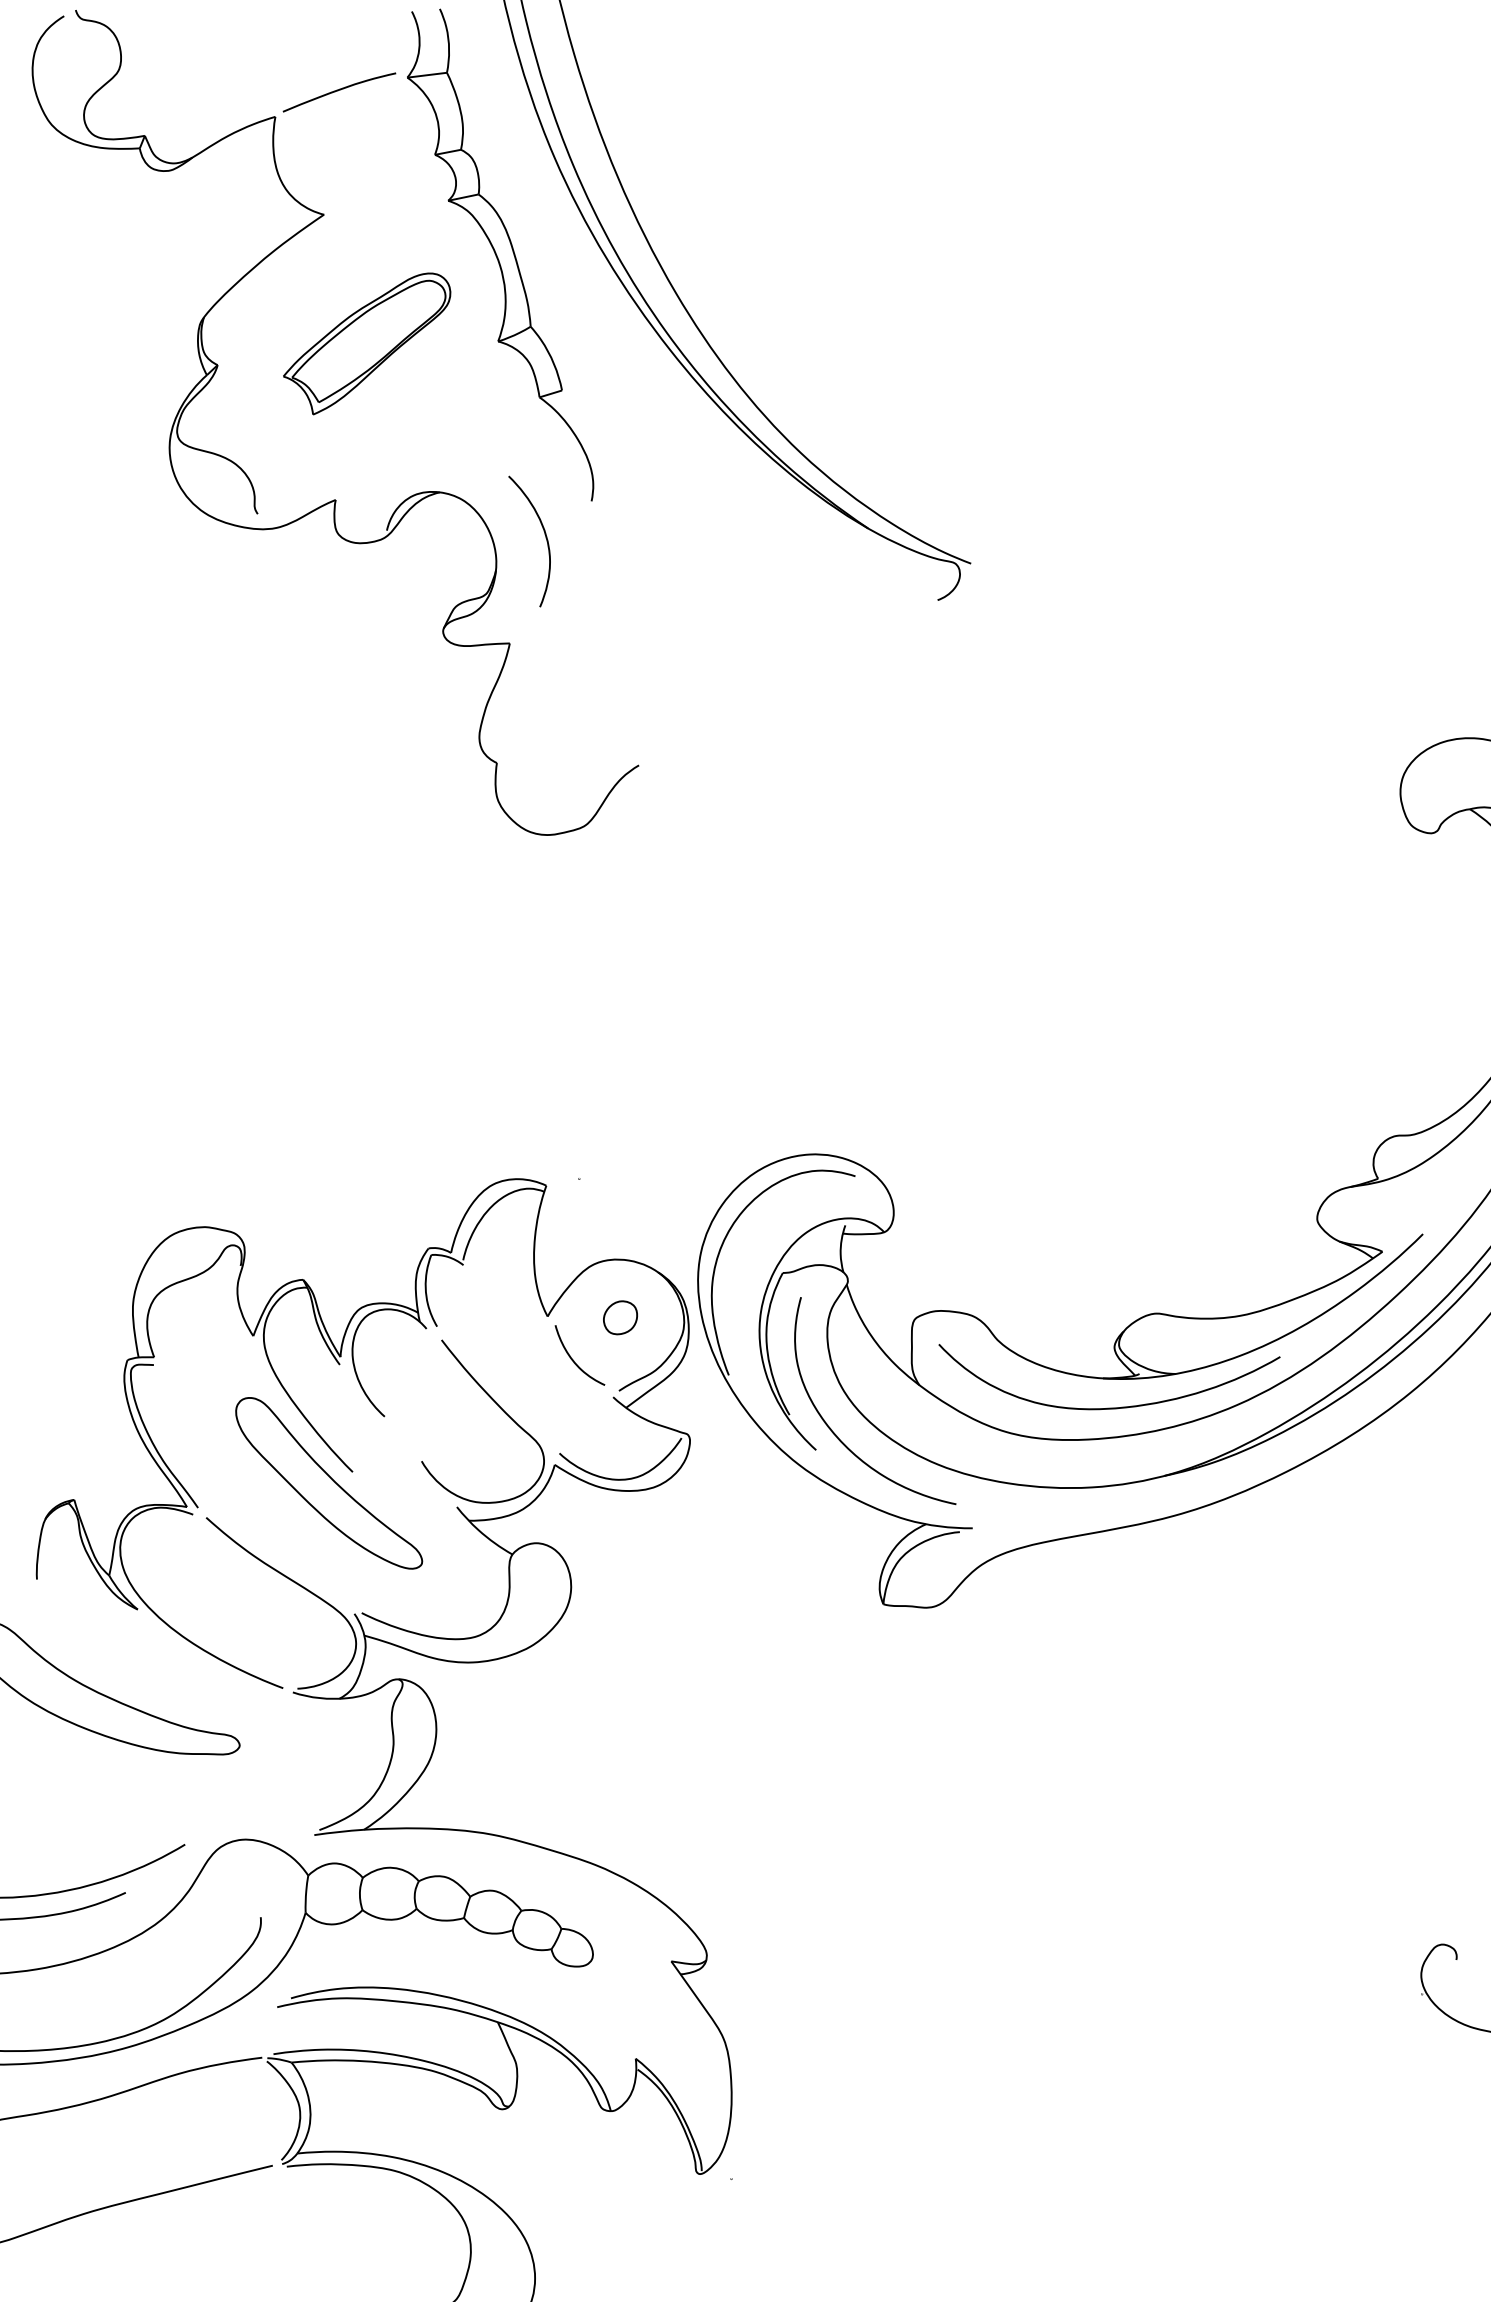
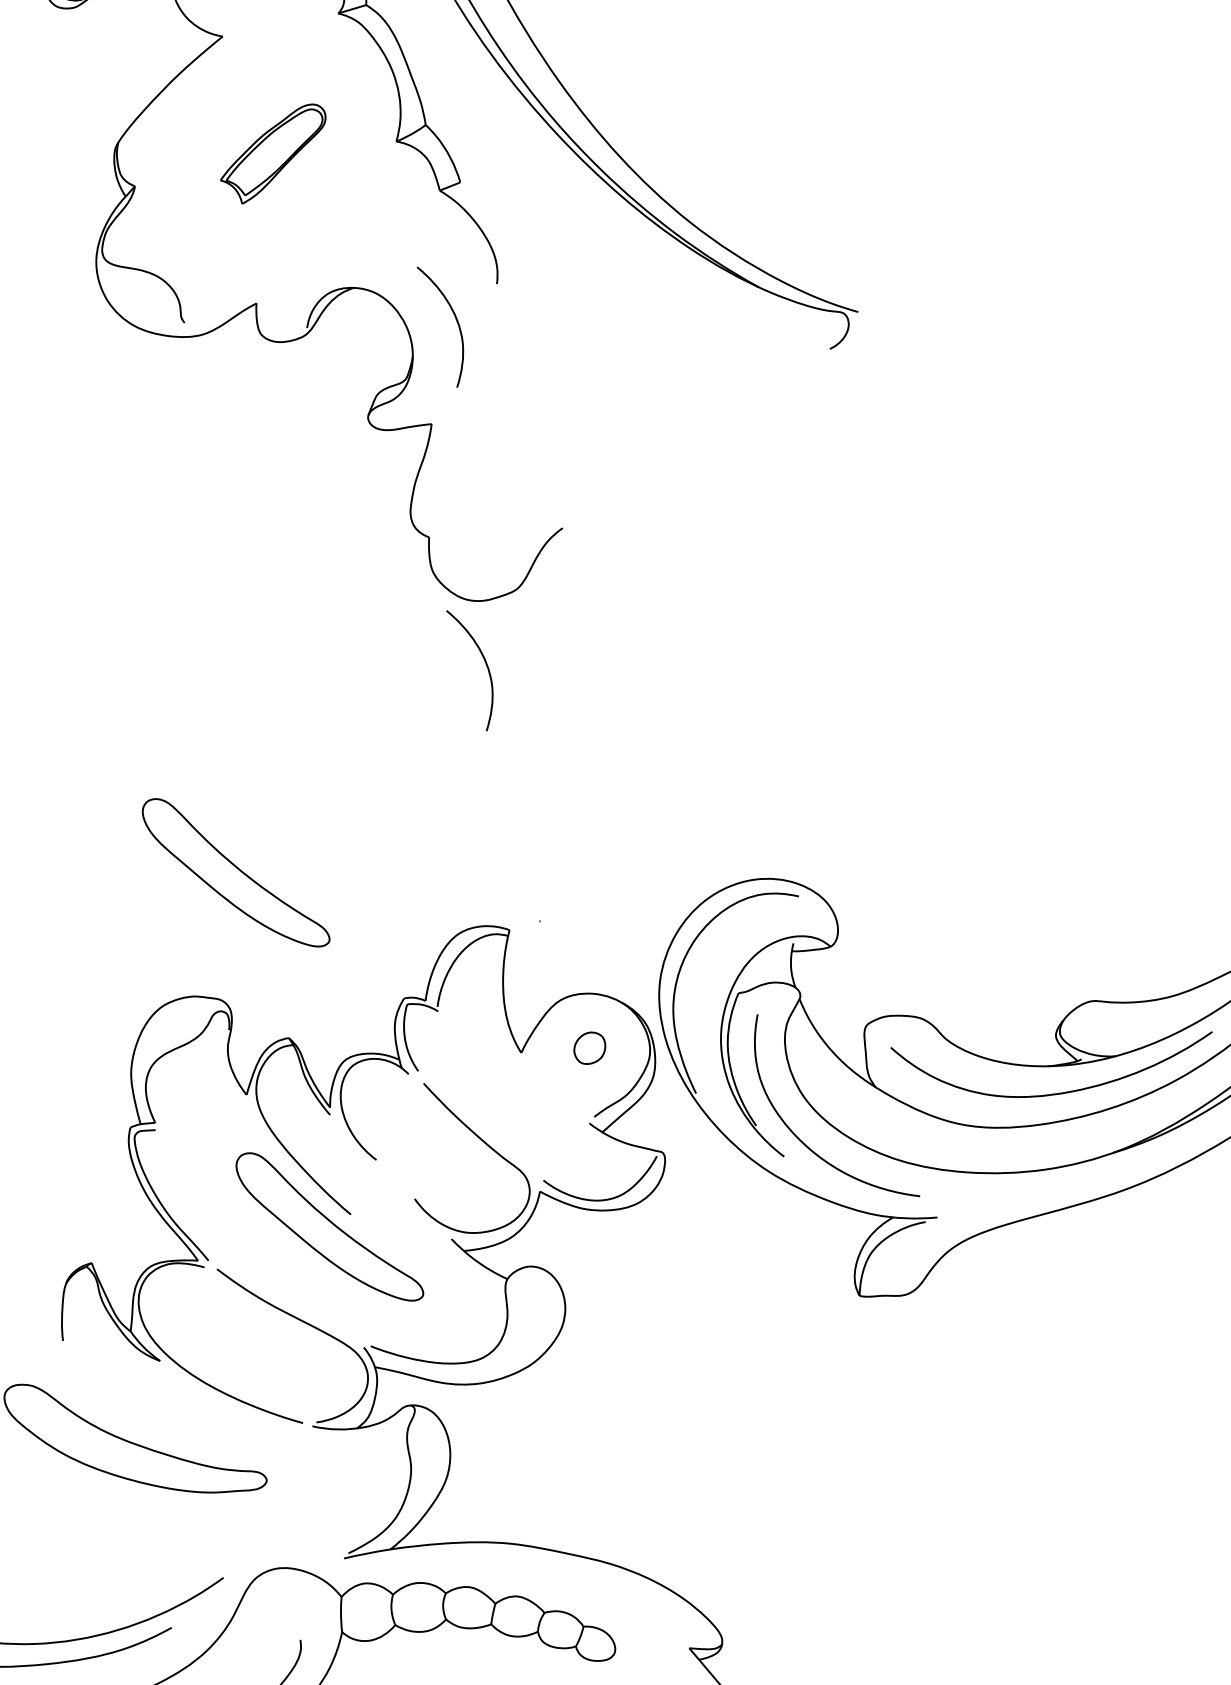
part: (367, 343) -> (273, 153), size x0.7
curve: (545, 904) -> (486, 666), added
part: (262, 1100) -> (236, 873), added
curve: (574, 1360) -> (550, 1092), removed

